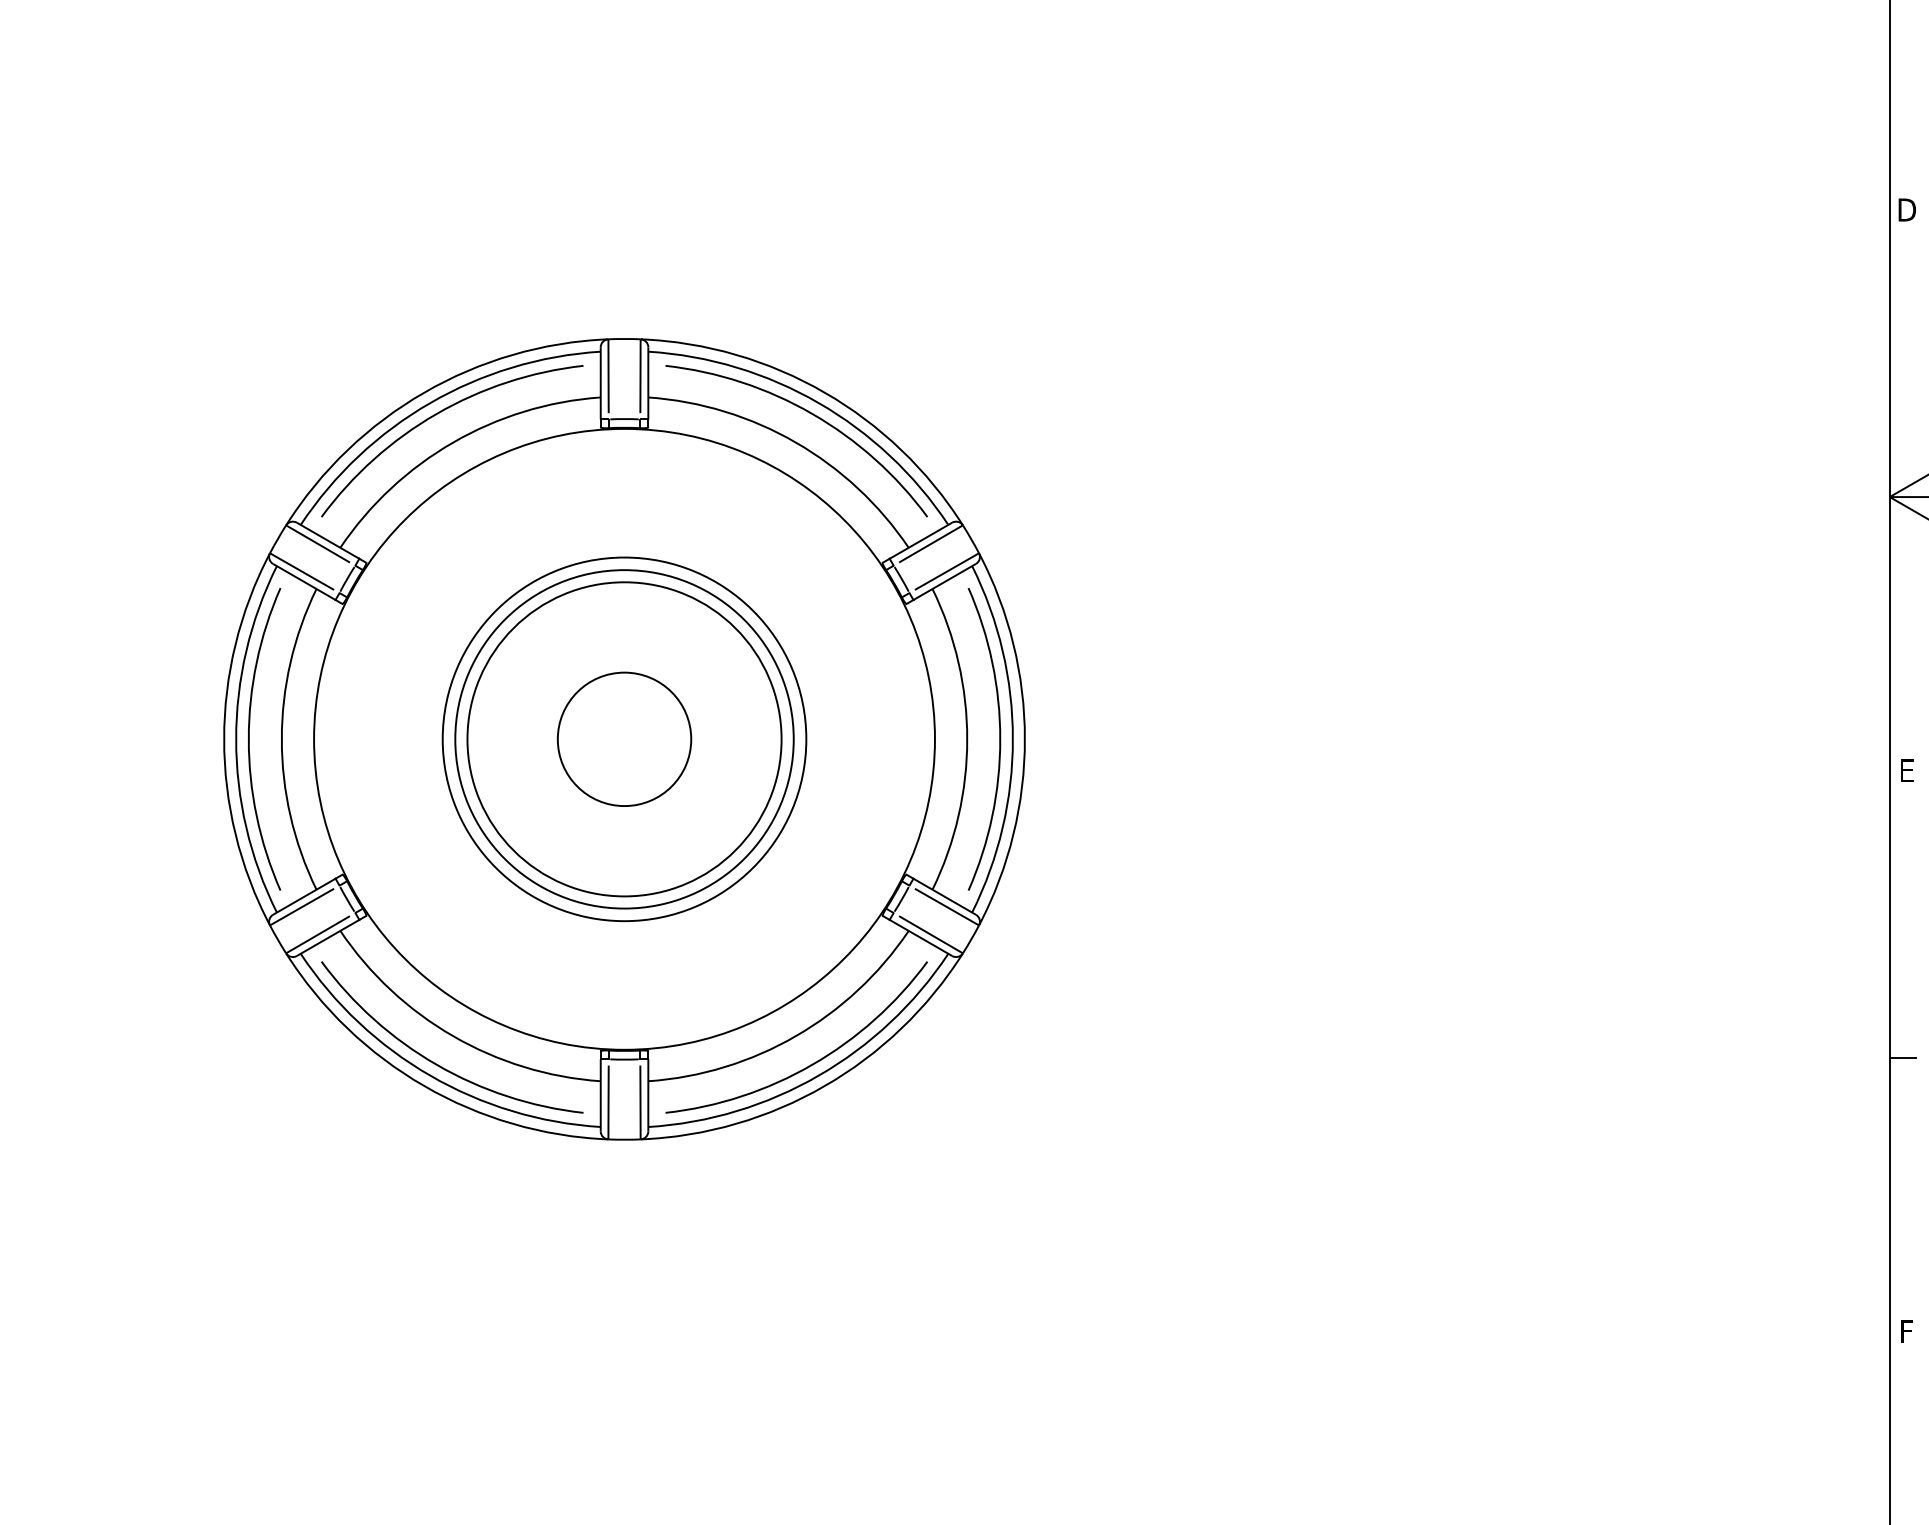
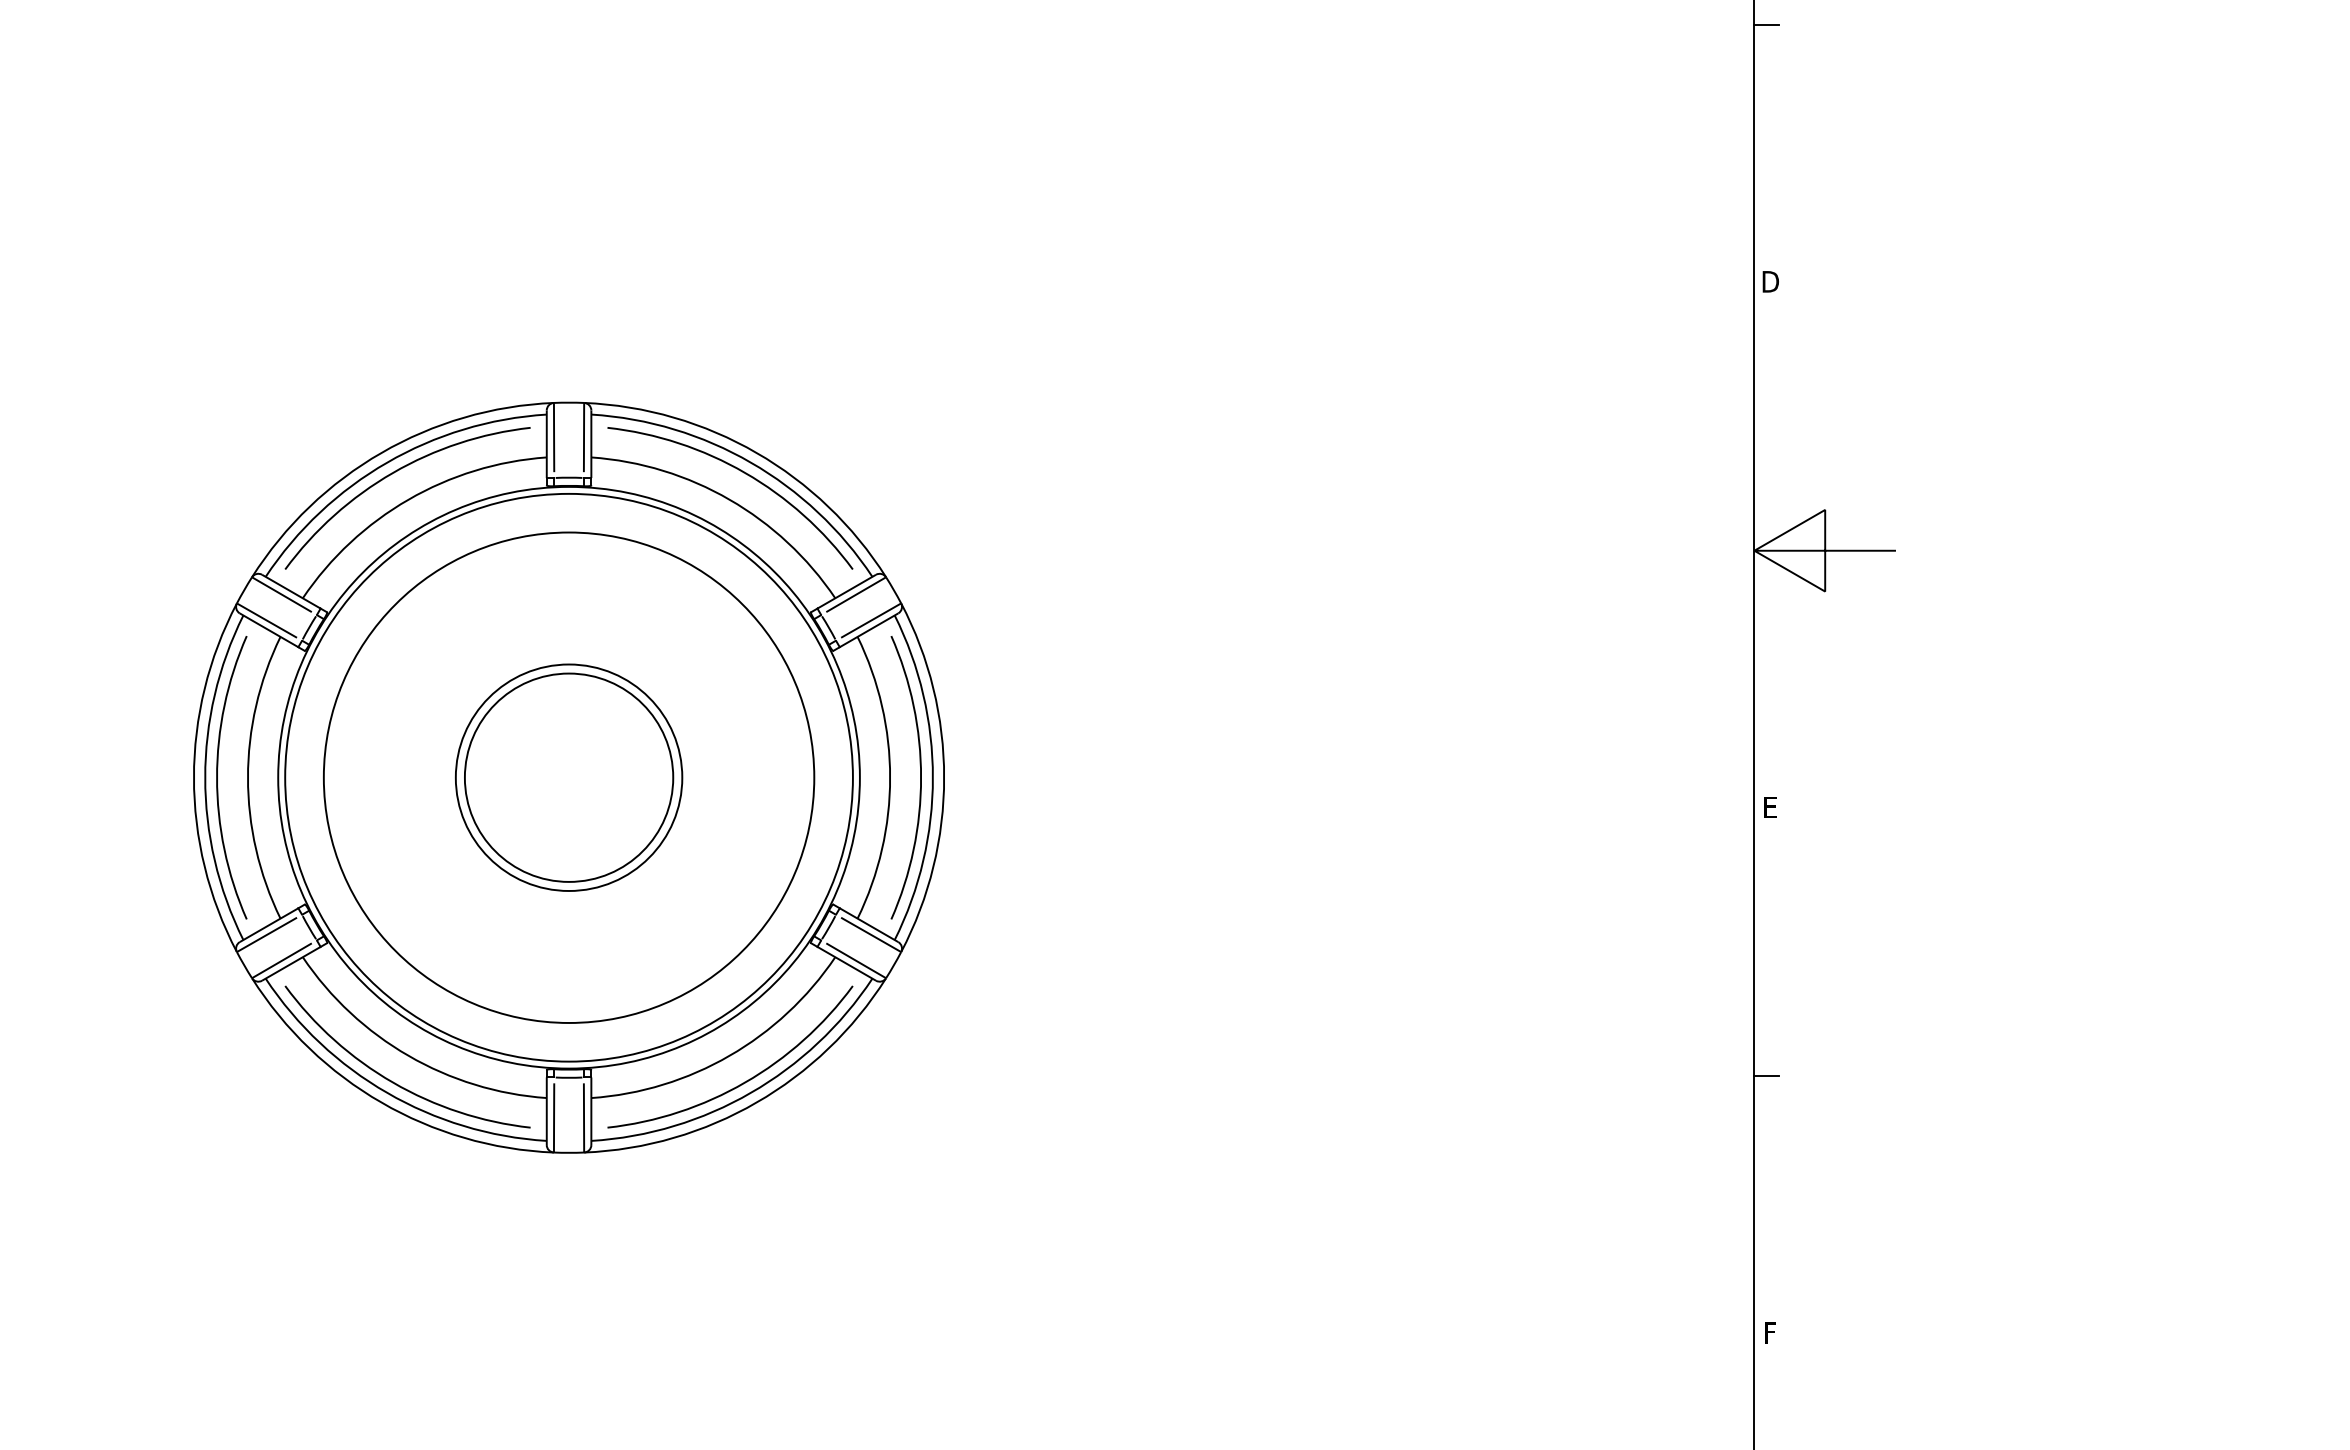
circle: (623, 739) -> (568, 777), size x0.71
circle: (623, 739) -> (568, 777), size x1.67
circle: (623, 739) -> (568, 777), size x1.67
circle: (623, 739) -> (568, 777), size x1.67

